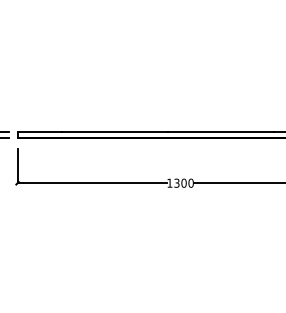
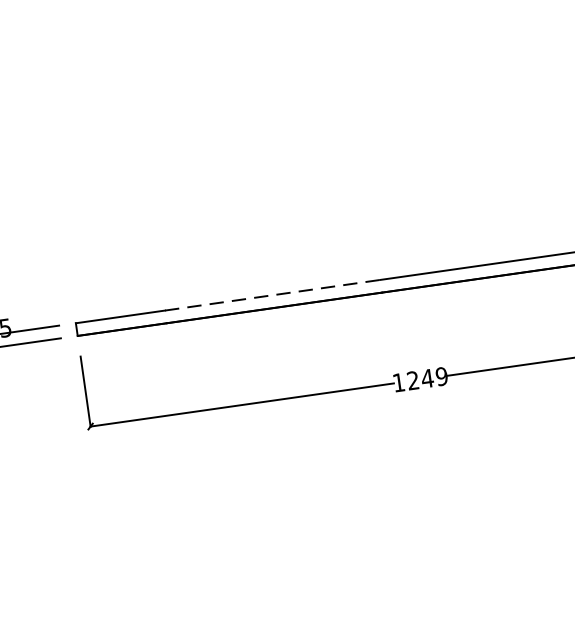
line: (115, 132) -> (274, 295), solid -> dashed
text: (183, 182) -> (426, 377), 1300 -> 1249

